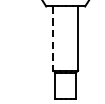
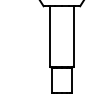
line: (53, 38) -> (50, 36), dashed -> solid

